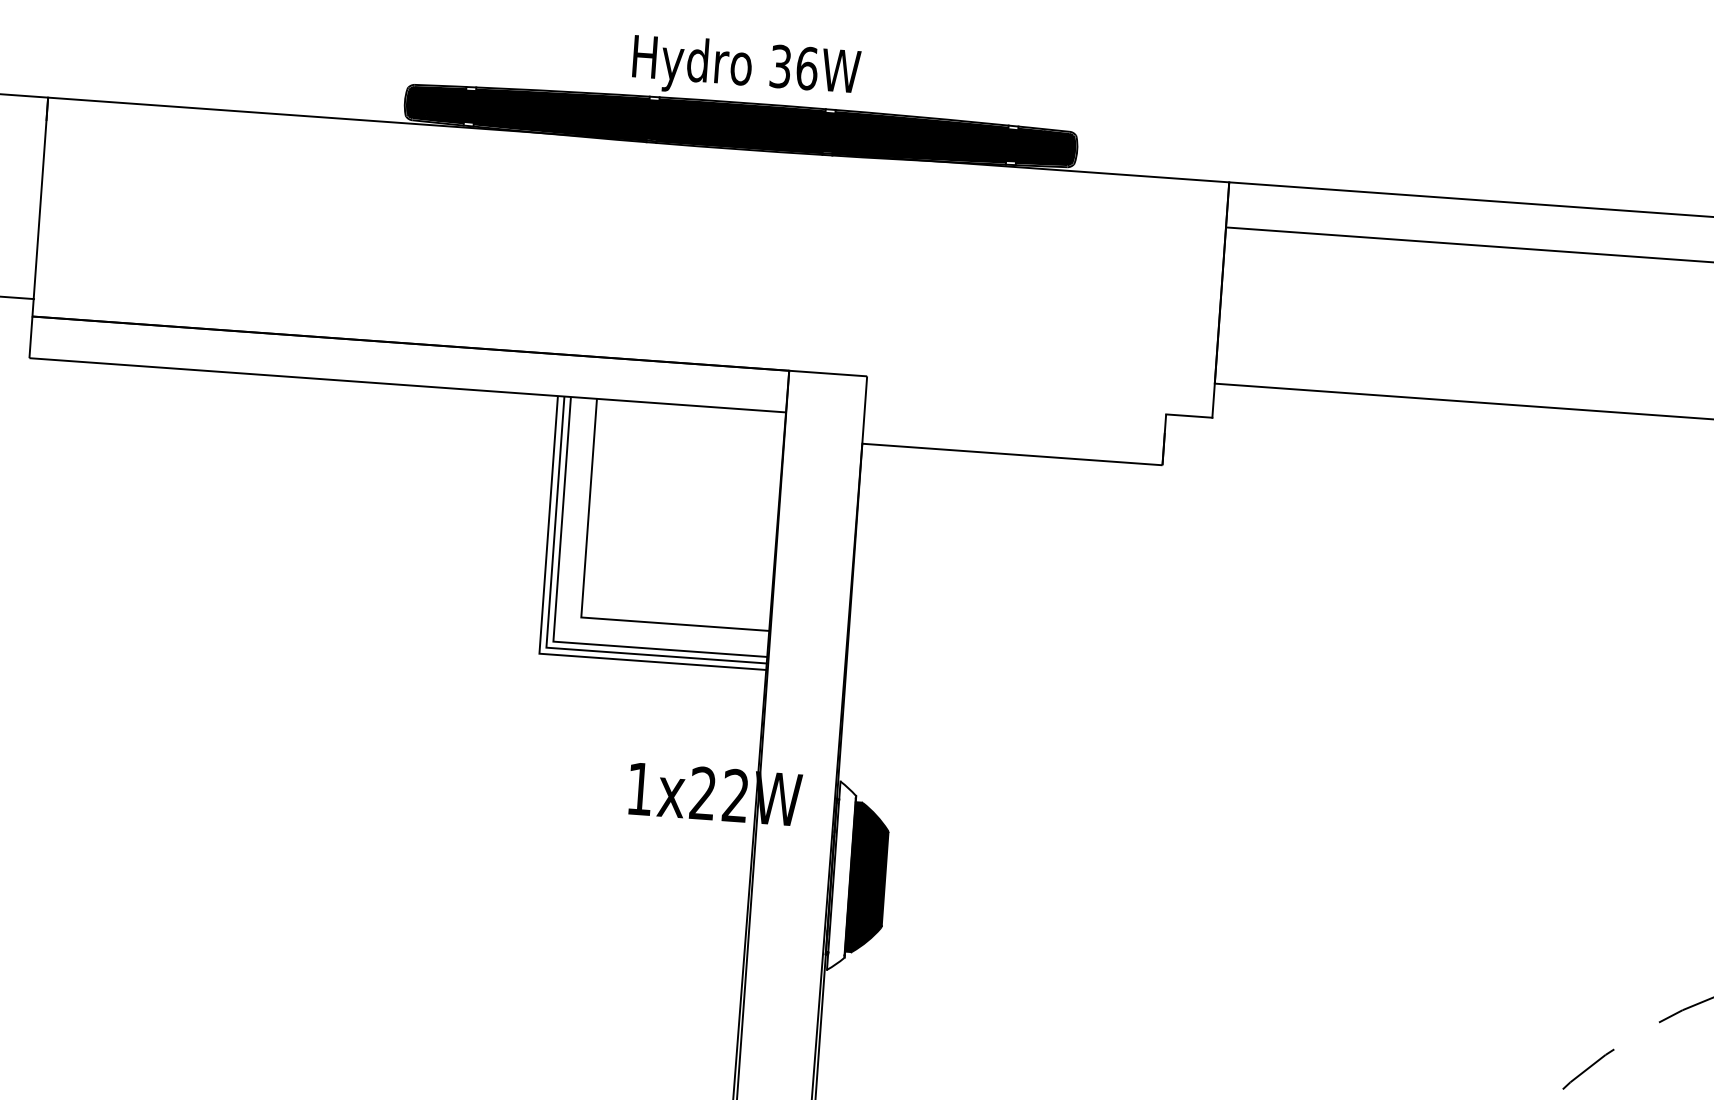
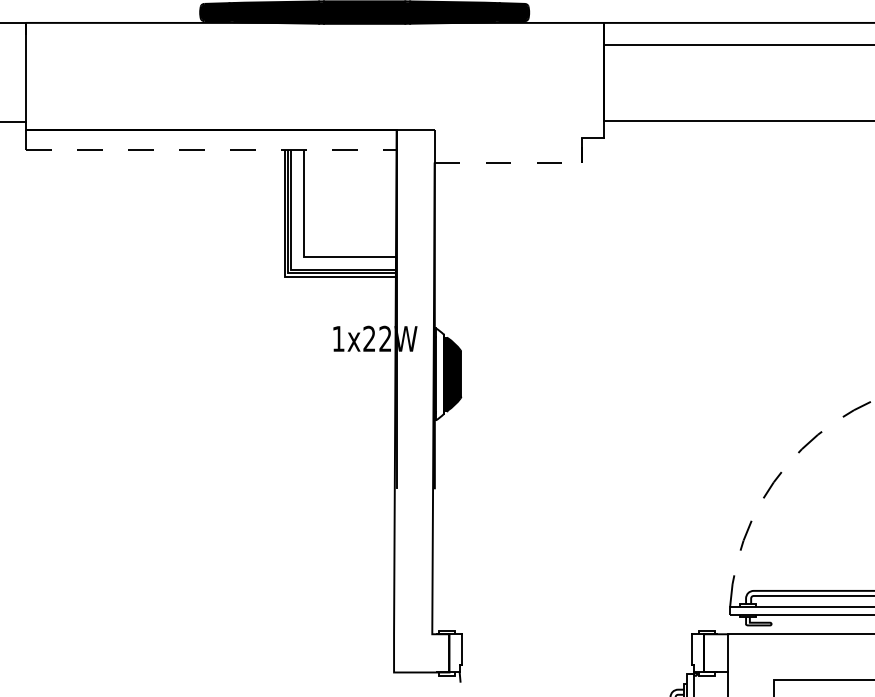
line: (407, 385) -> (211, 150), solid -> dashed
line: (1012, 455) -> (508, 163), solid -> dashed

